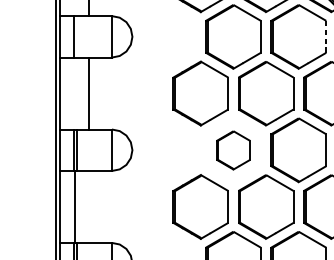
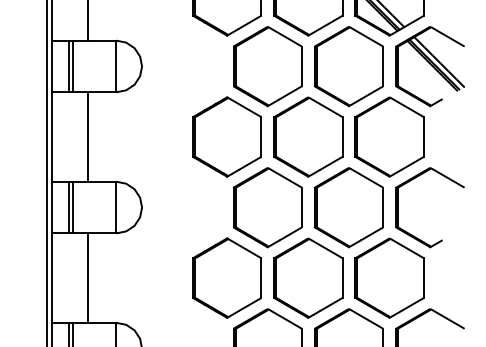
line: (77, 36) -> (73, 66), added
line: (326, 36) -> (383, 66), dashed -> solid
part: (233, 150) -> (267, 207), size x1.67
line: (74, 206) -> (87, 277), moved

